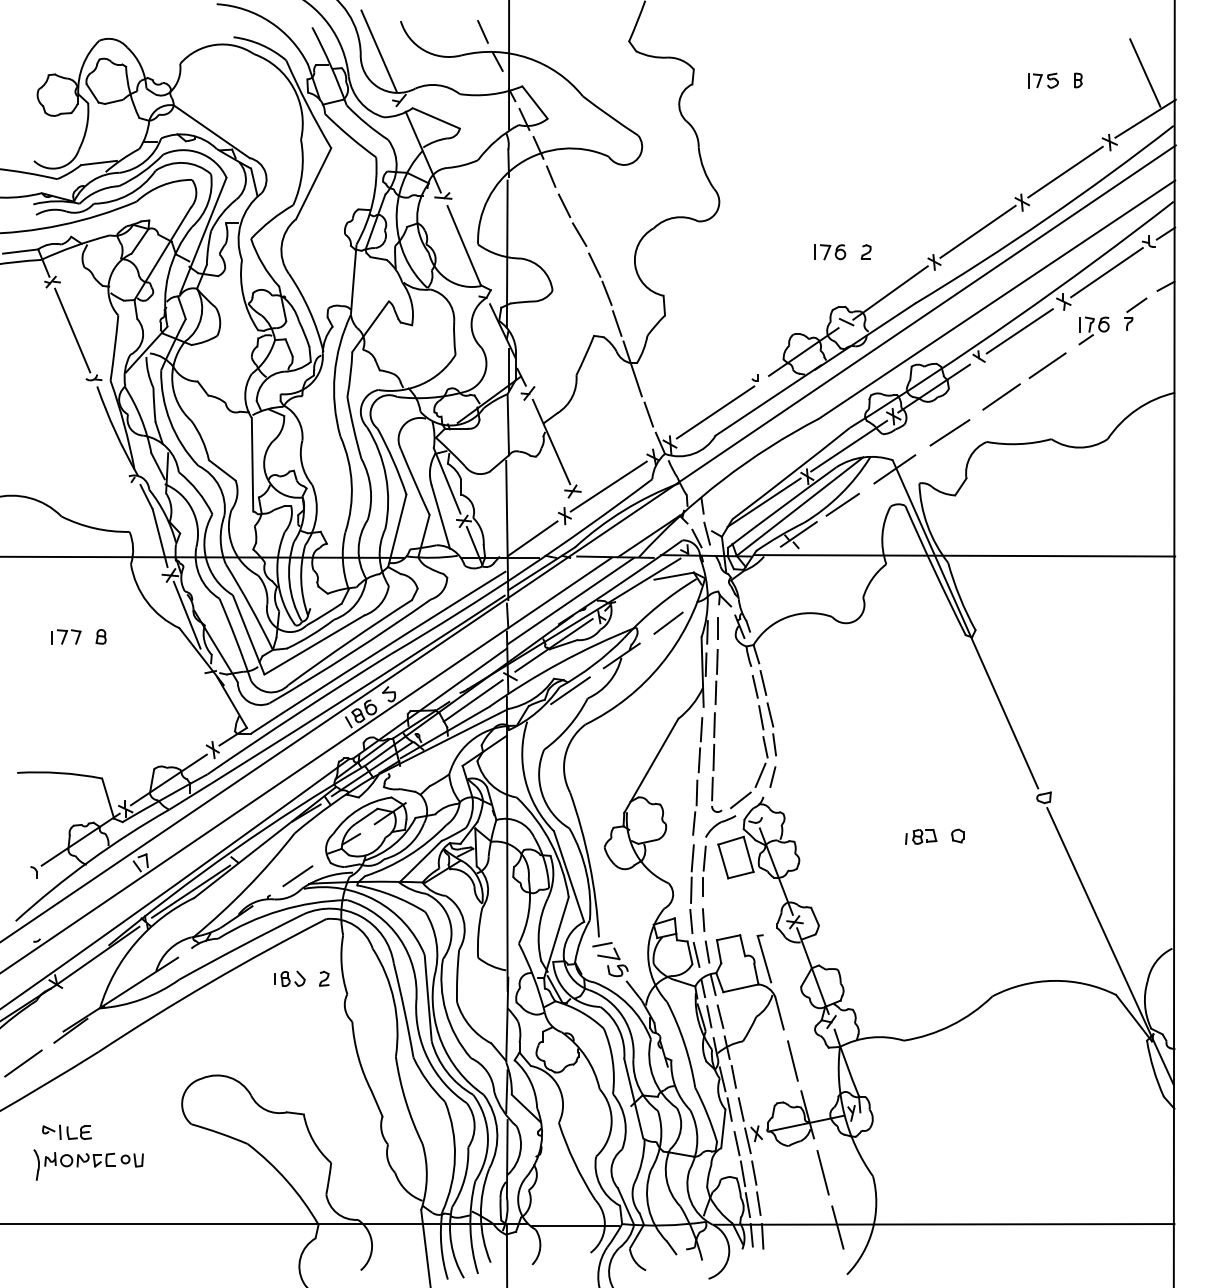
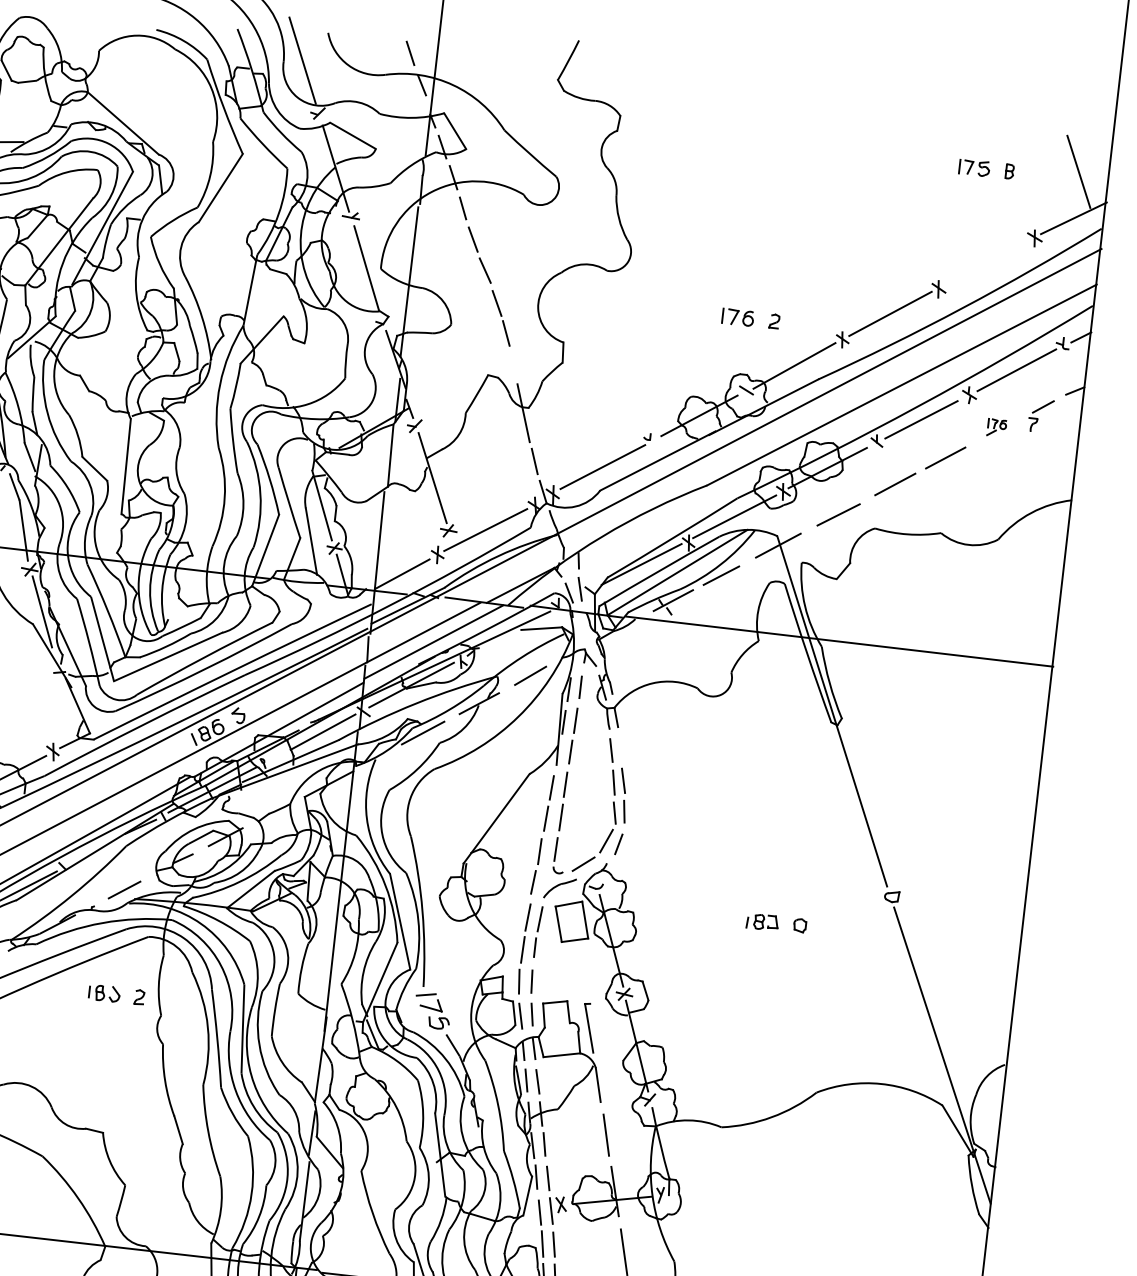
line: (1065, 171) -> (986, 262), removed
line: (617, 323) -> (513, 365), removed
part: (1093, 330) -> (996, 427), size x0.6
line: (763, 682) -> (620, 747), removed

